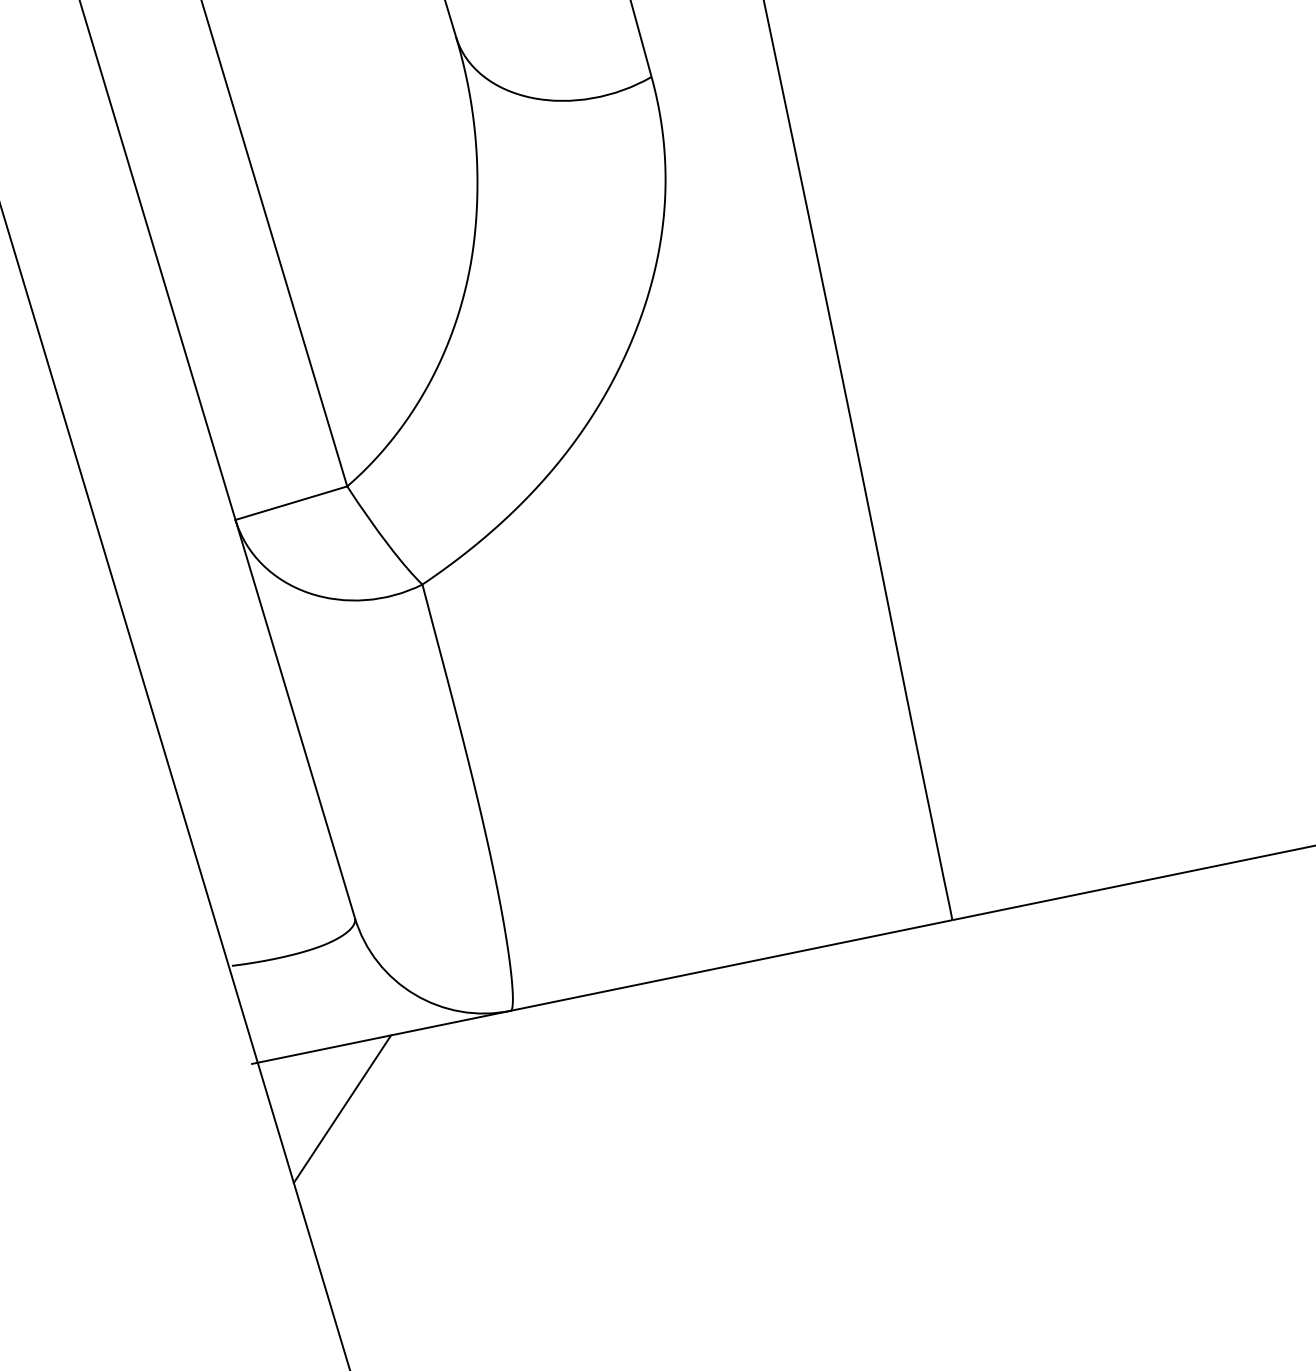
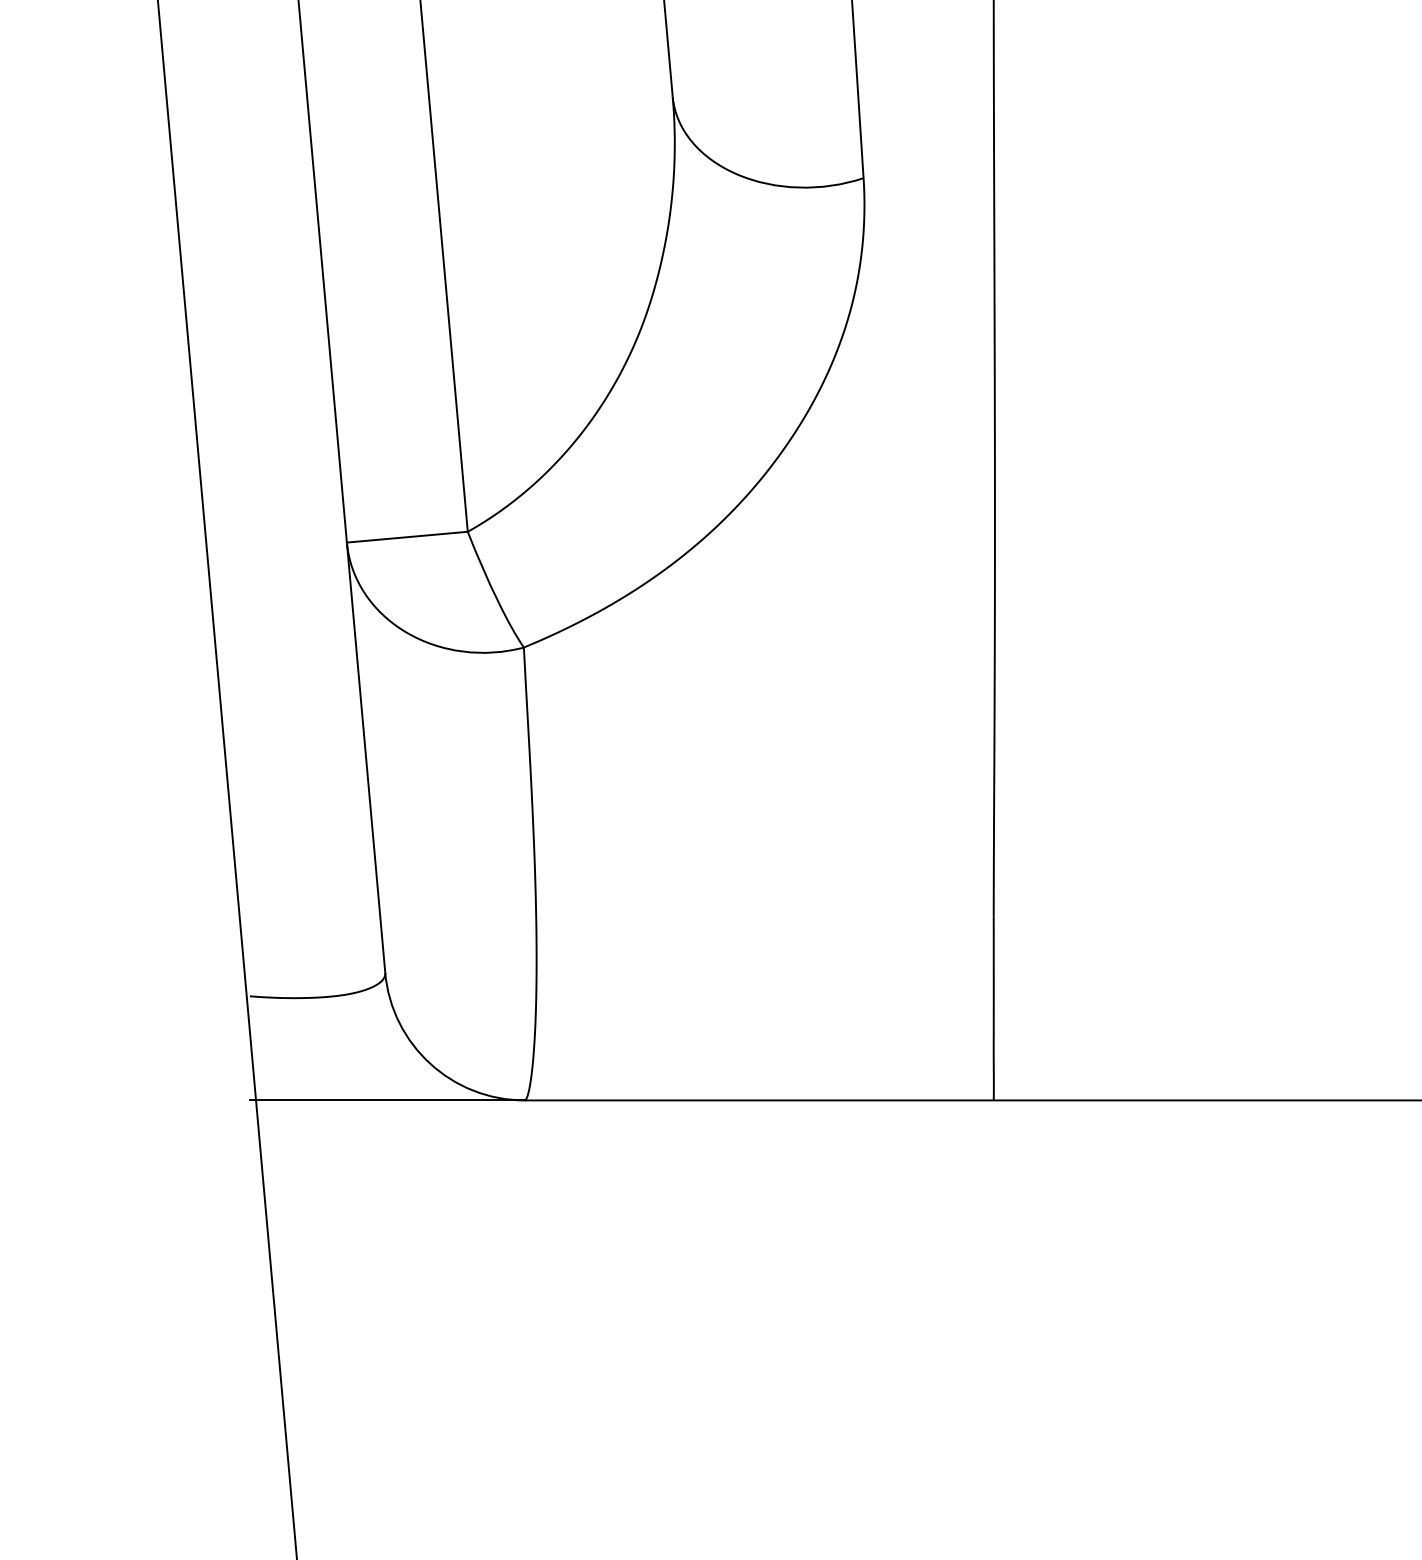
line: (342, 1109) -> (332, 1165), removed

